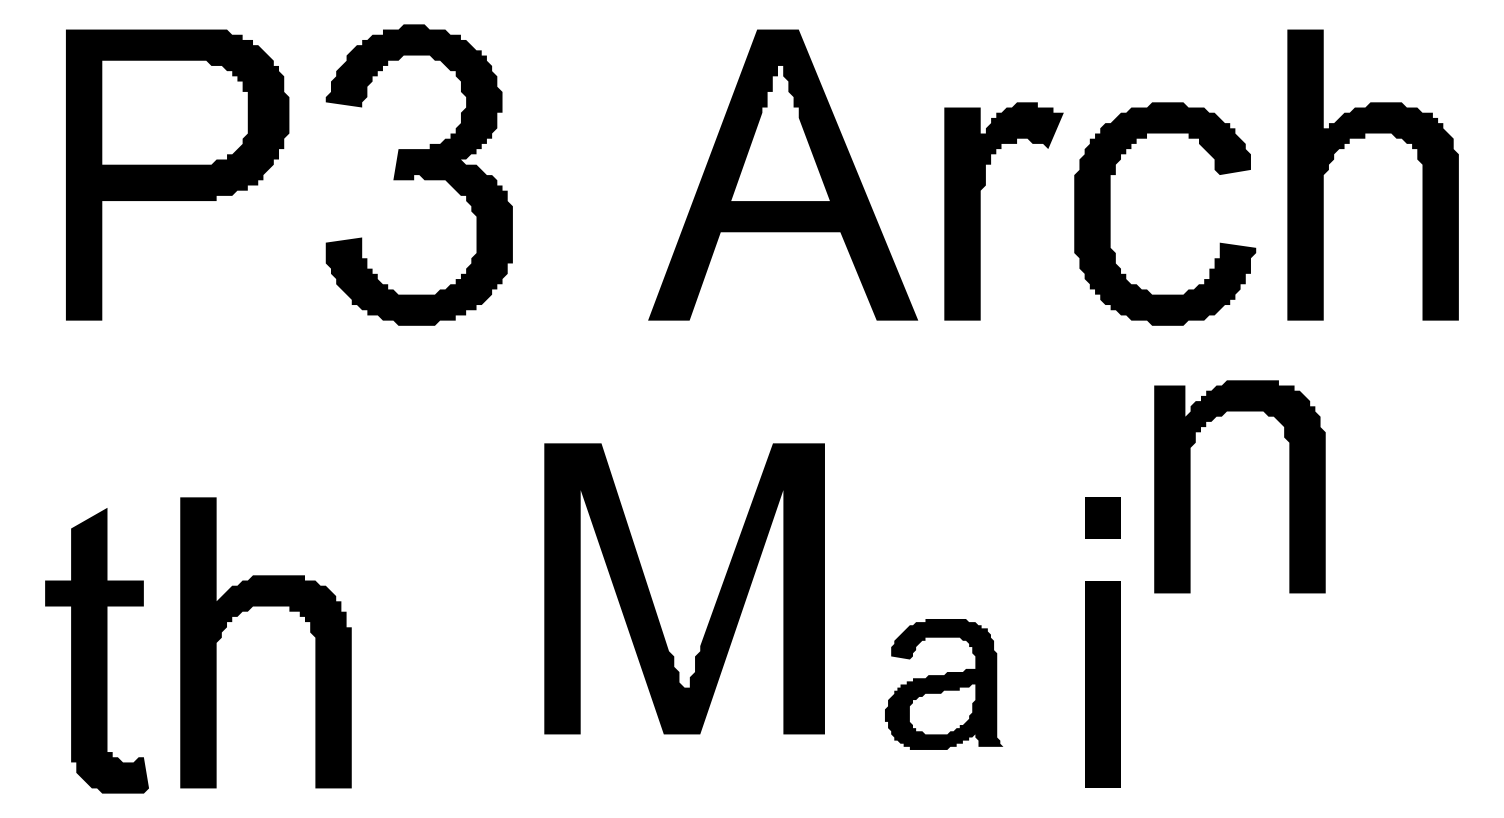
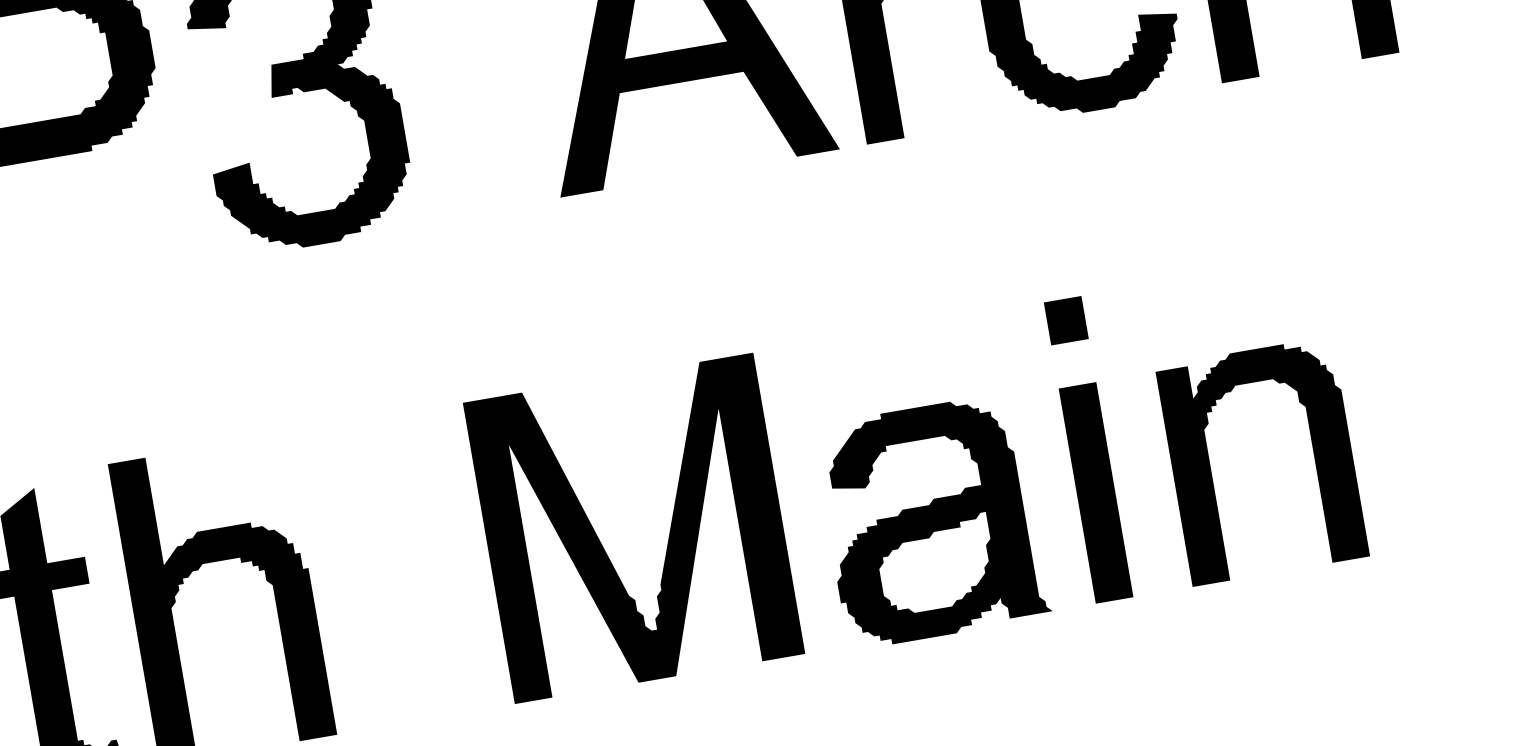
part: (1190, 486) -> (1211, 469), moved
part: (652, 599) -> (602, 545), moved
part: (943, 684) -> (931, 521), size x1.67

